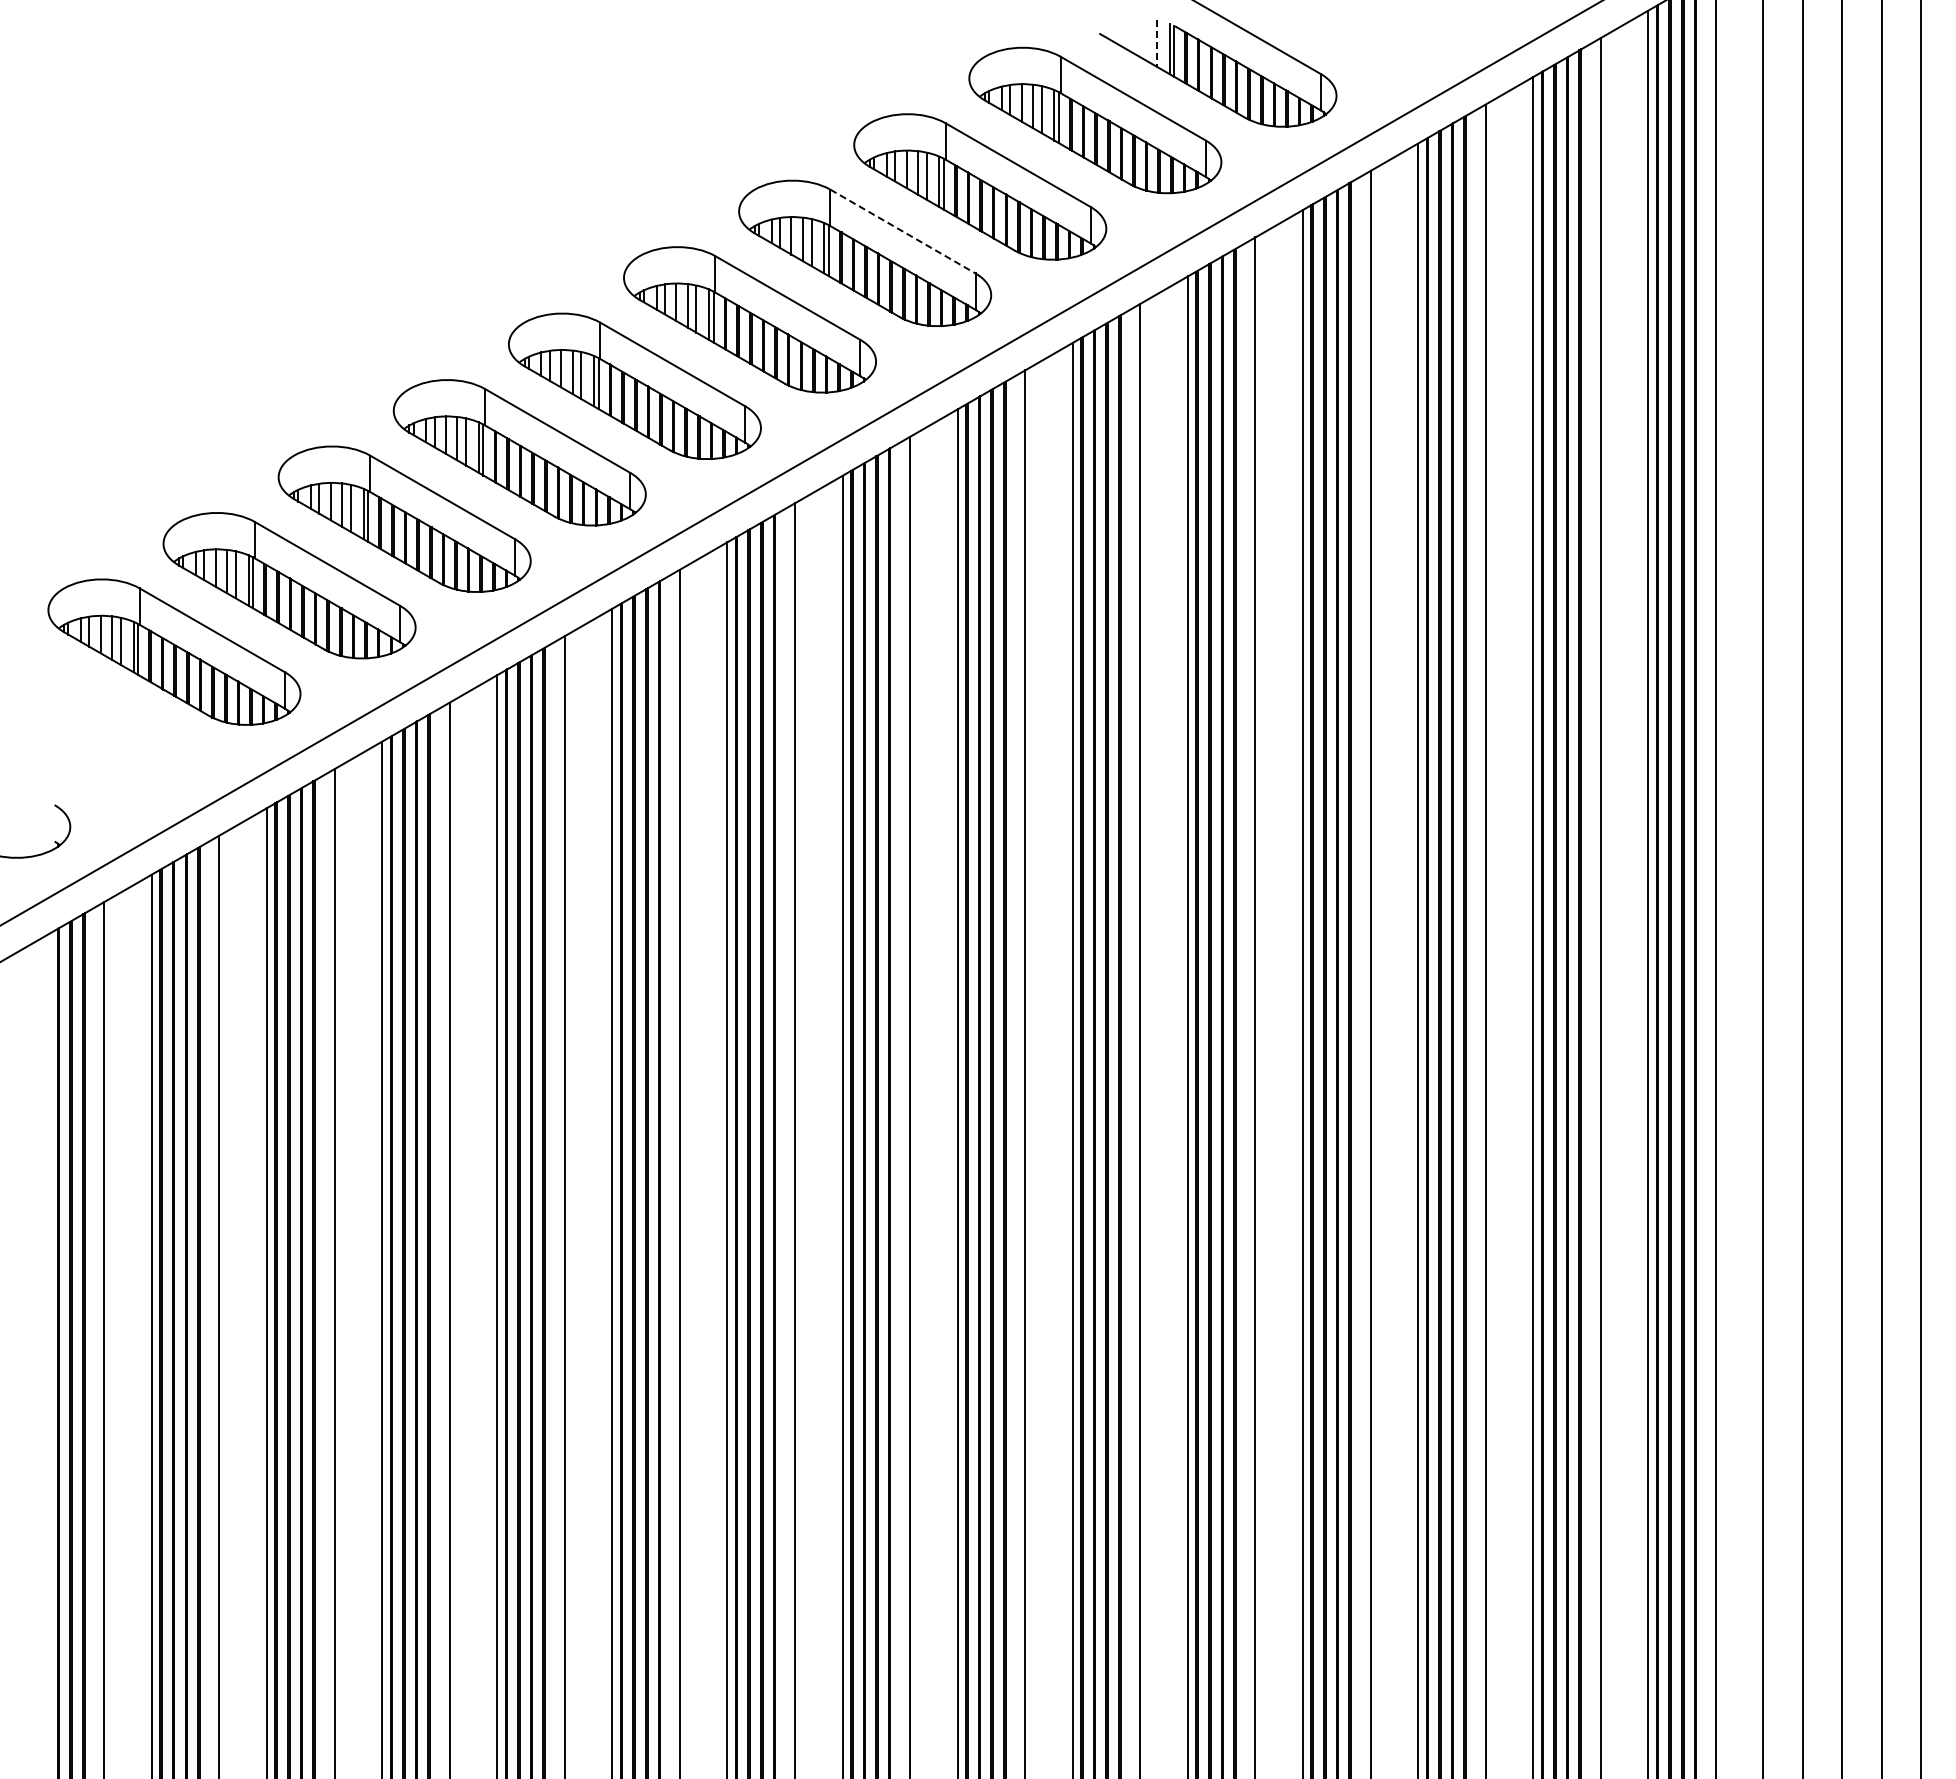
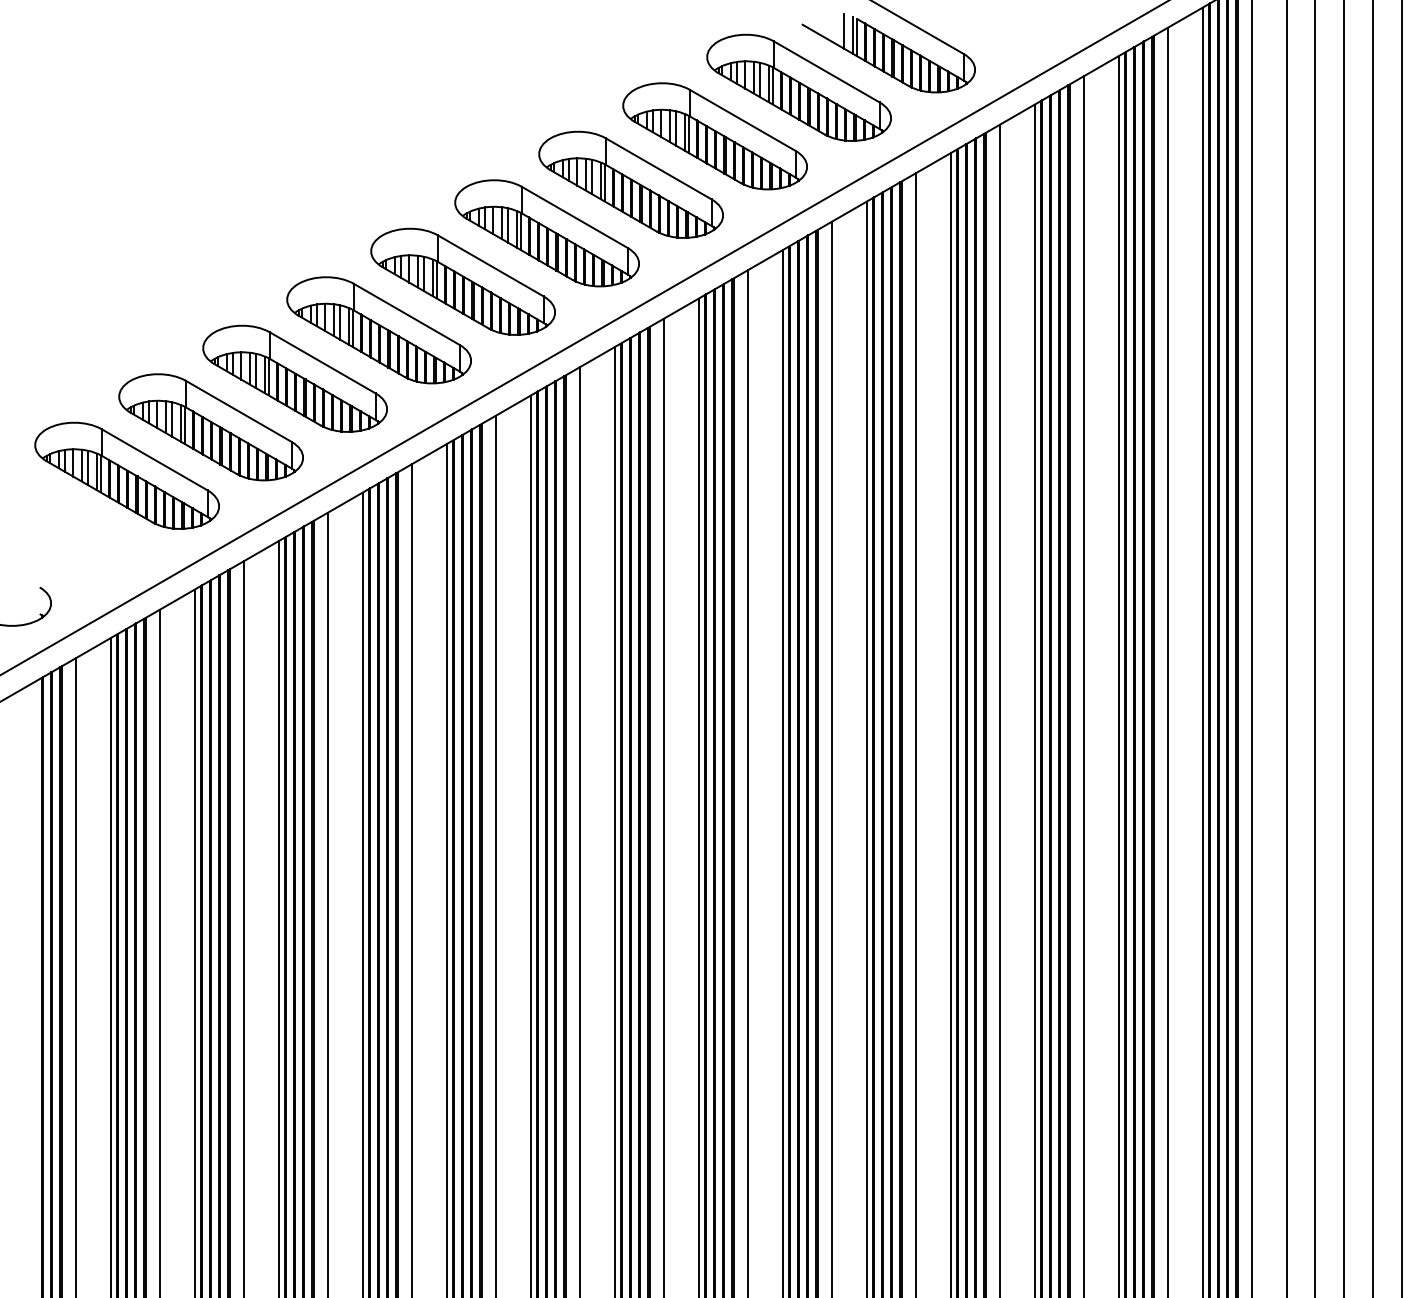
line: (1156, 43) -> (843, 31), dashed -> solid
line: (903, 231) -> (659, 168), dashed -> solid

